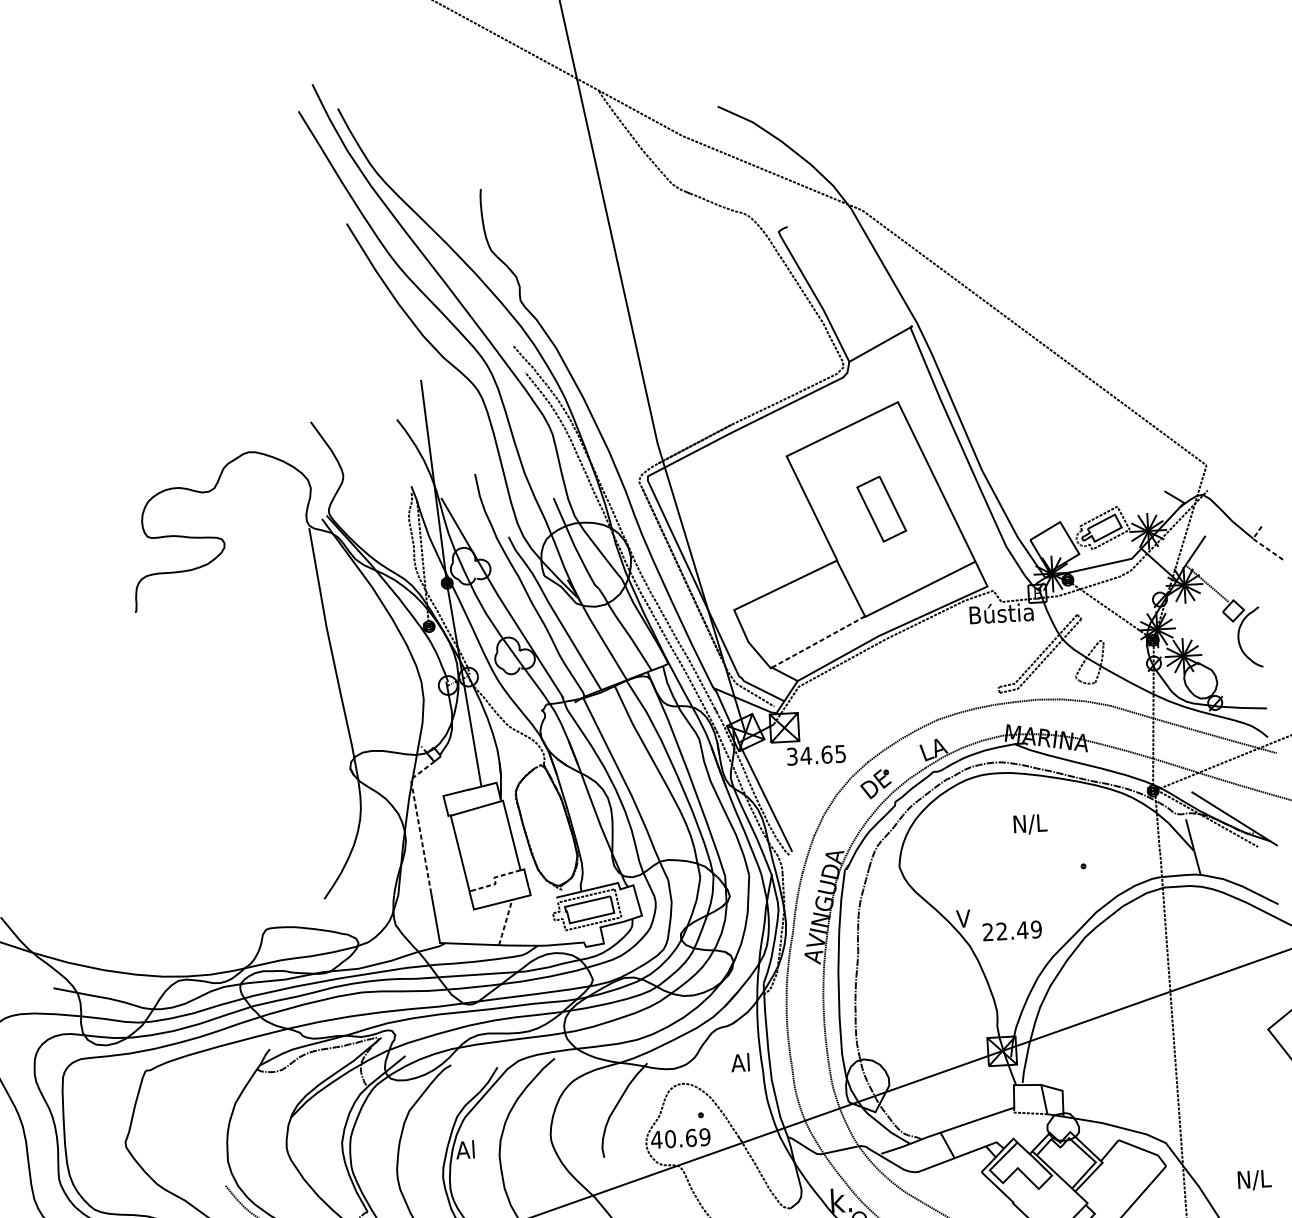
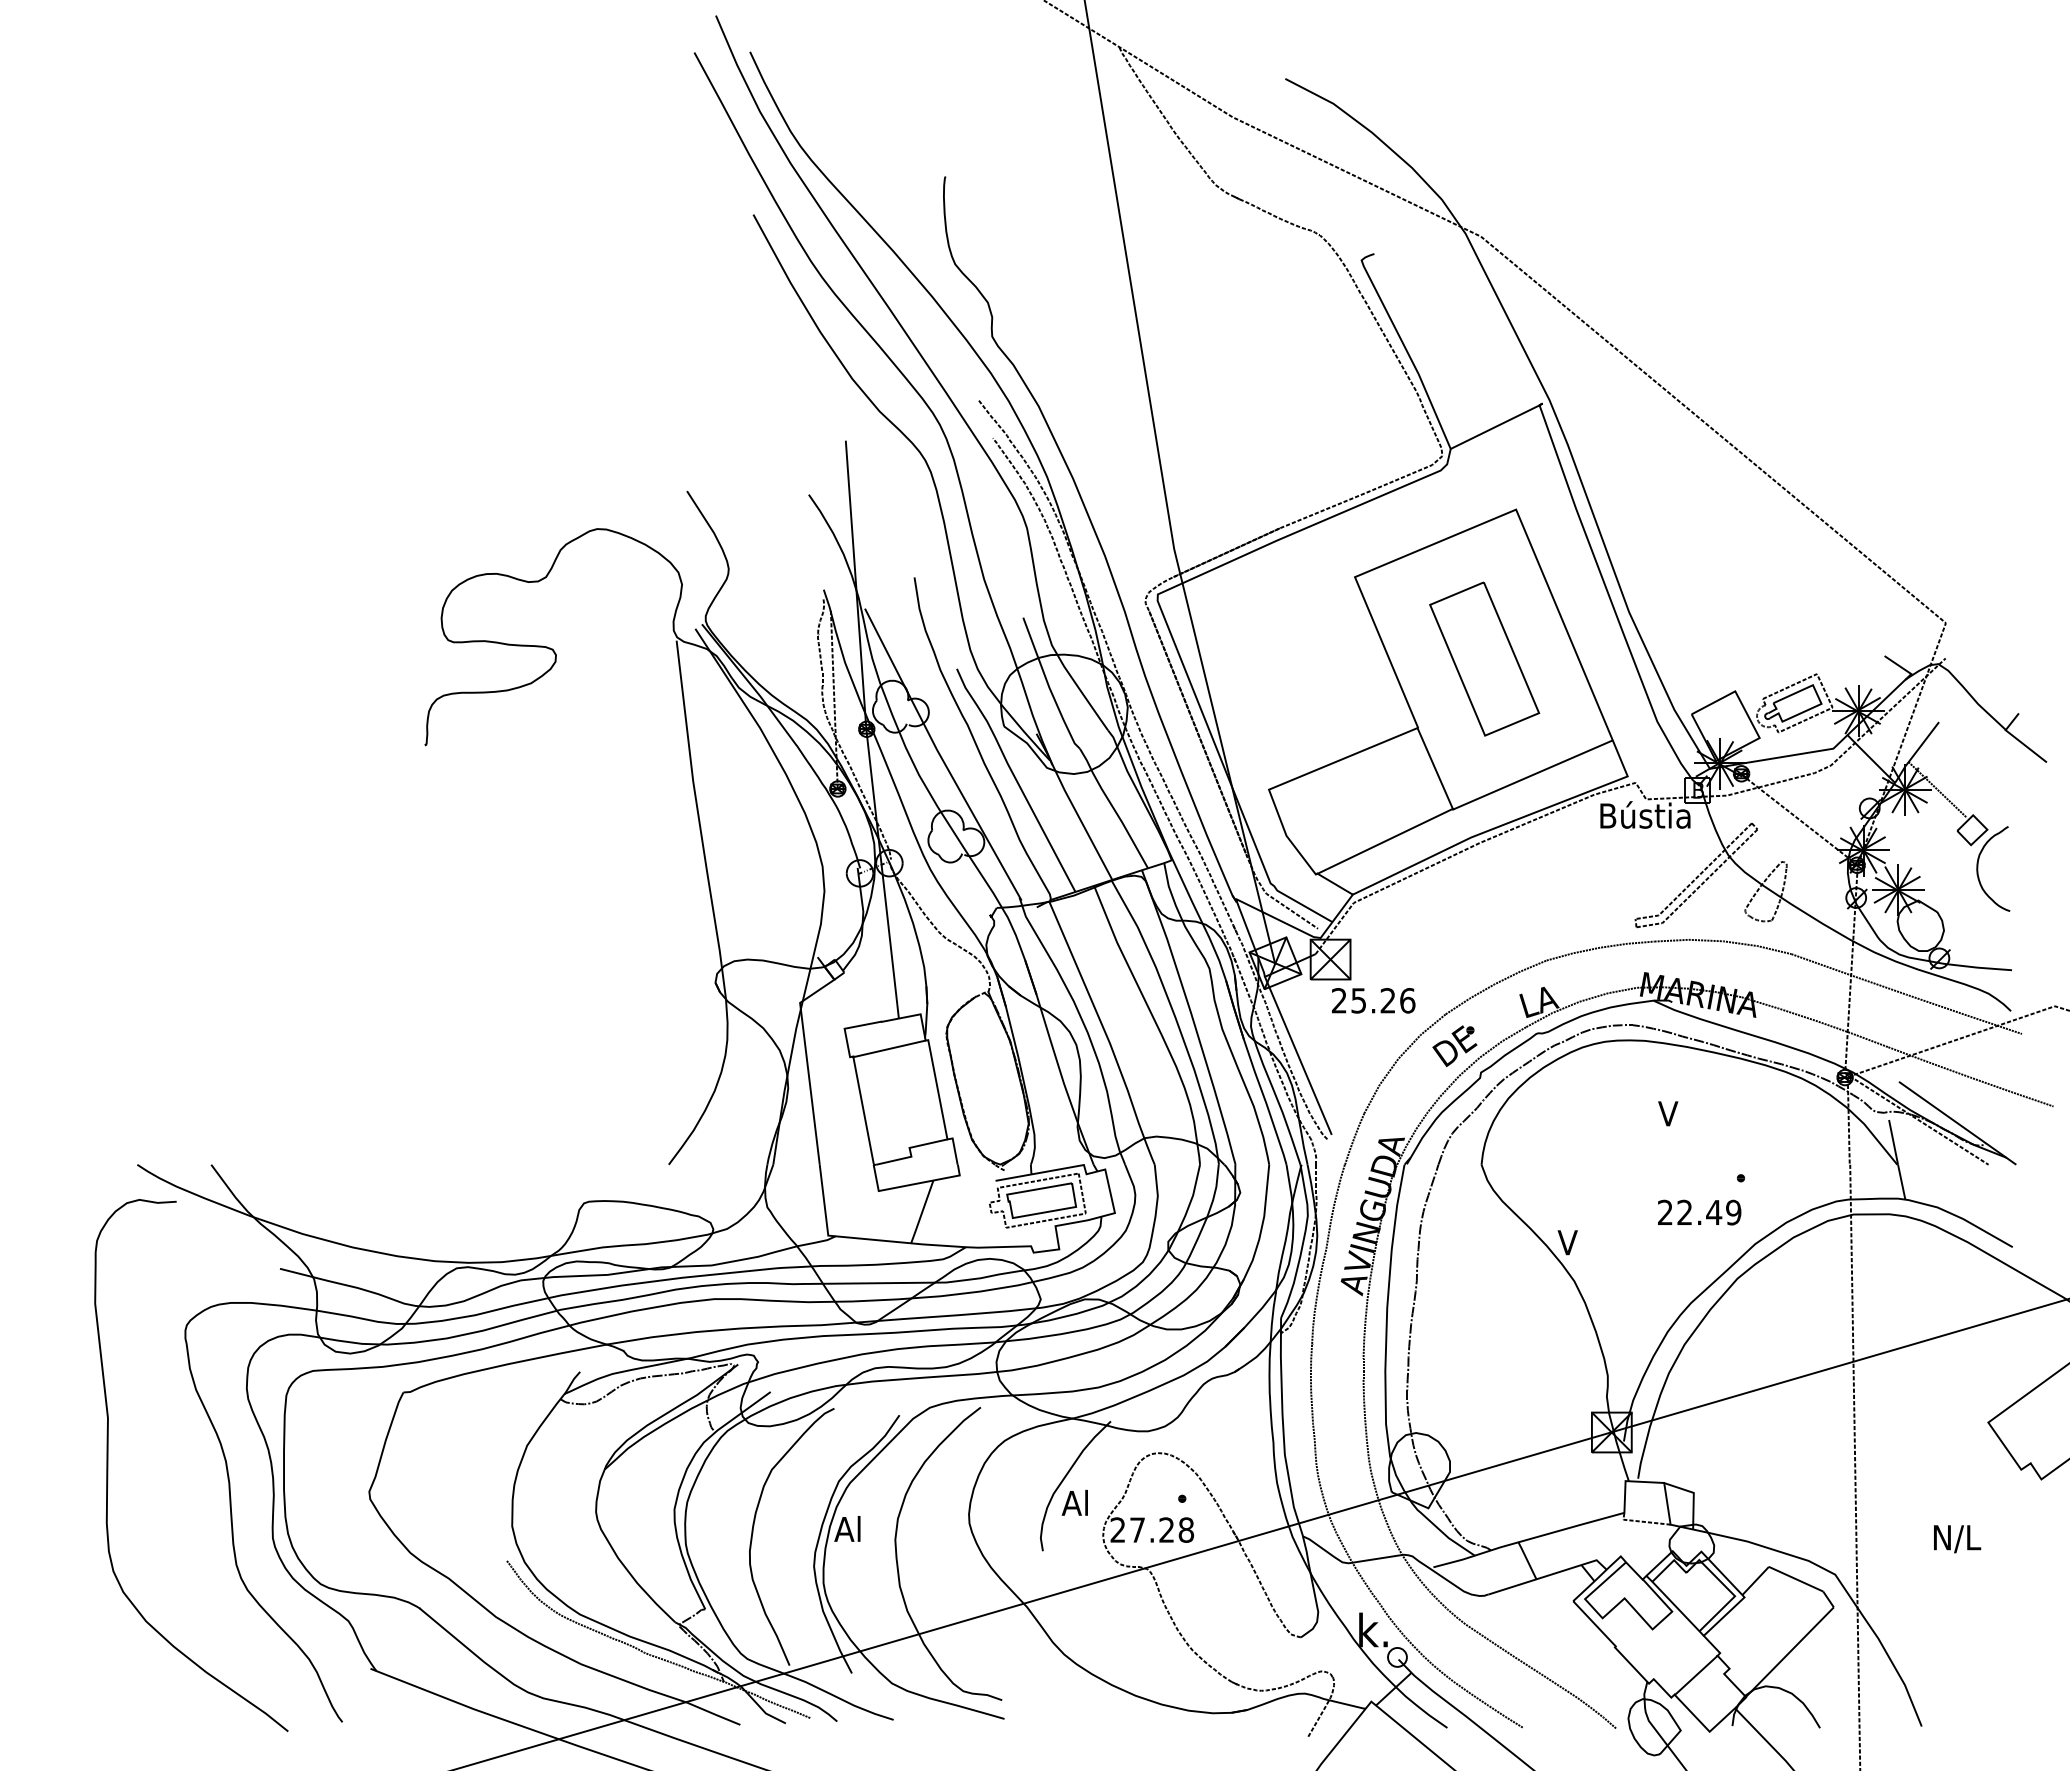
part: (881, 508) -> (1484, 658), size x1.67
line: (1261, 544) -> (2017, 739), dashed -> solid
line: (818, 642) -> (1384, 841), dashed -> solid
text: (816, 755) -> (1373, 1000), 34.65 -> 25.26
line: (416, 810) -> (805, 1047), dashed -> solid
text: (1030, 824) -> (1669, 1115), N/L -> V
line: (494, 880) -> (910, 1151), dashed -> solid
line: (505, 922) -> (922, 1212), dashed -> solid
text: (1012, 930) -> (1699, 1212), moved
text: (740, 1062) -> (1074, 1502), moved
text: (680, 1138) -> (1151, 1529), 40.69 -> 27.28
text: (1254, 1180) -> (1957, 1539), moved

